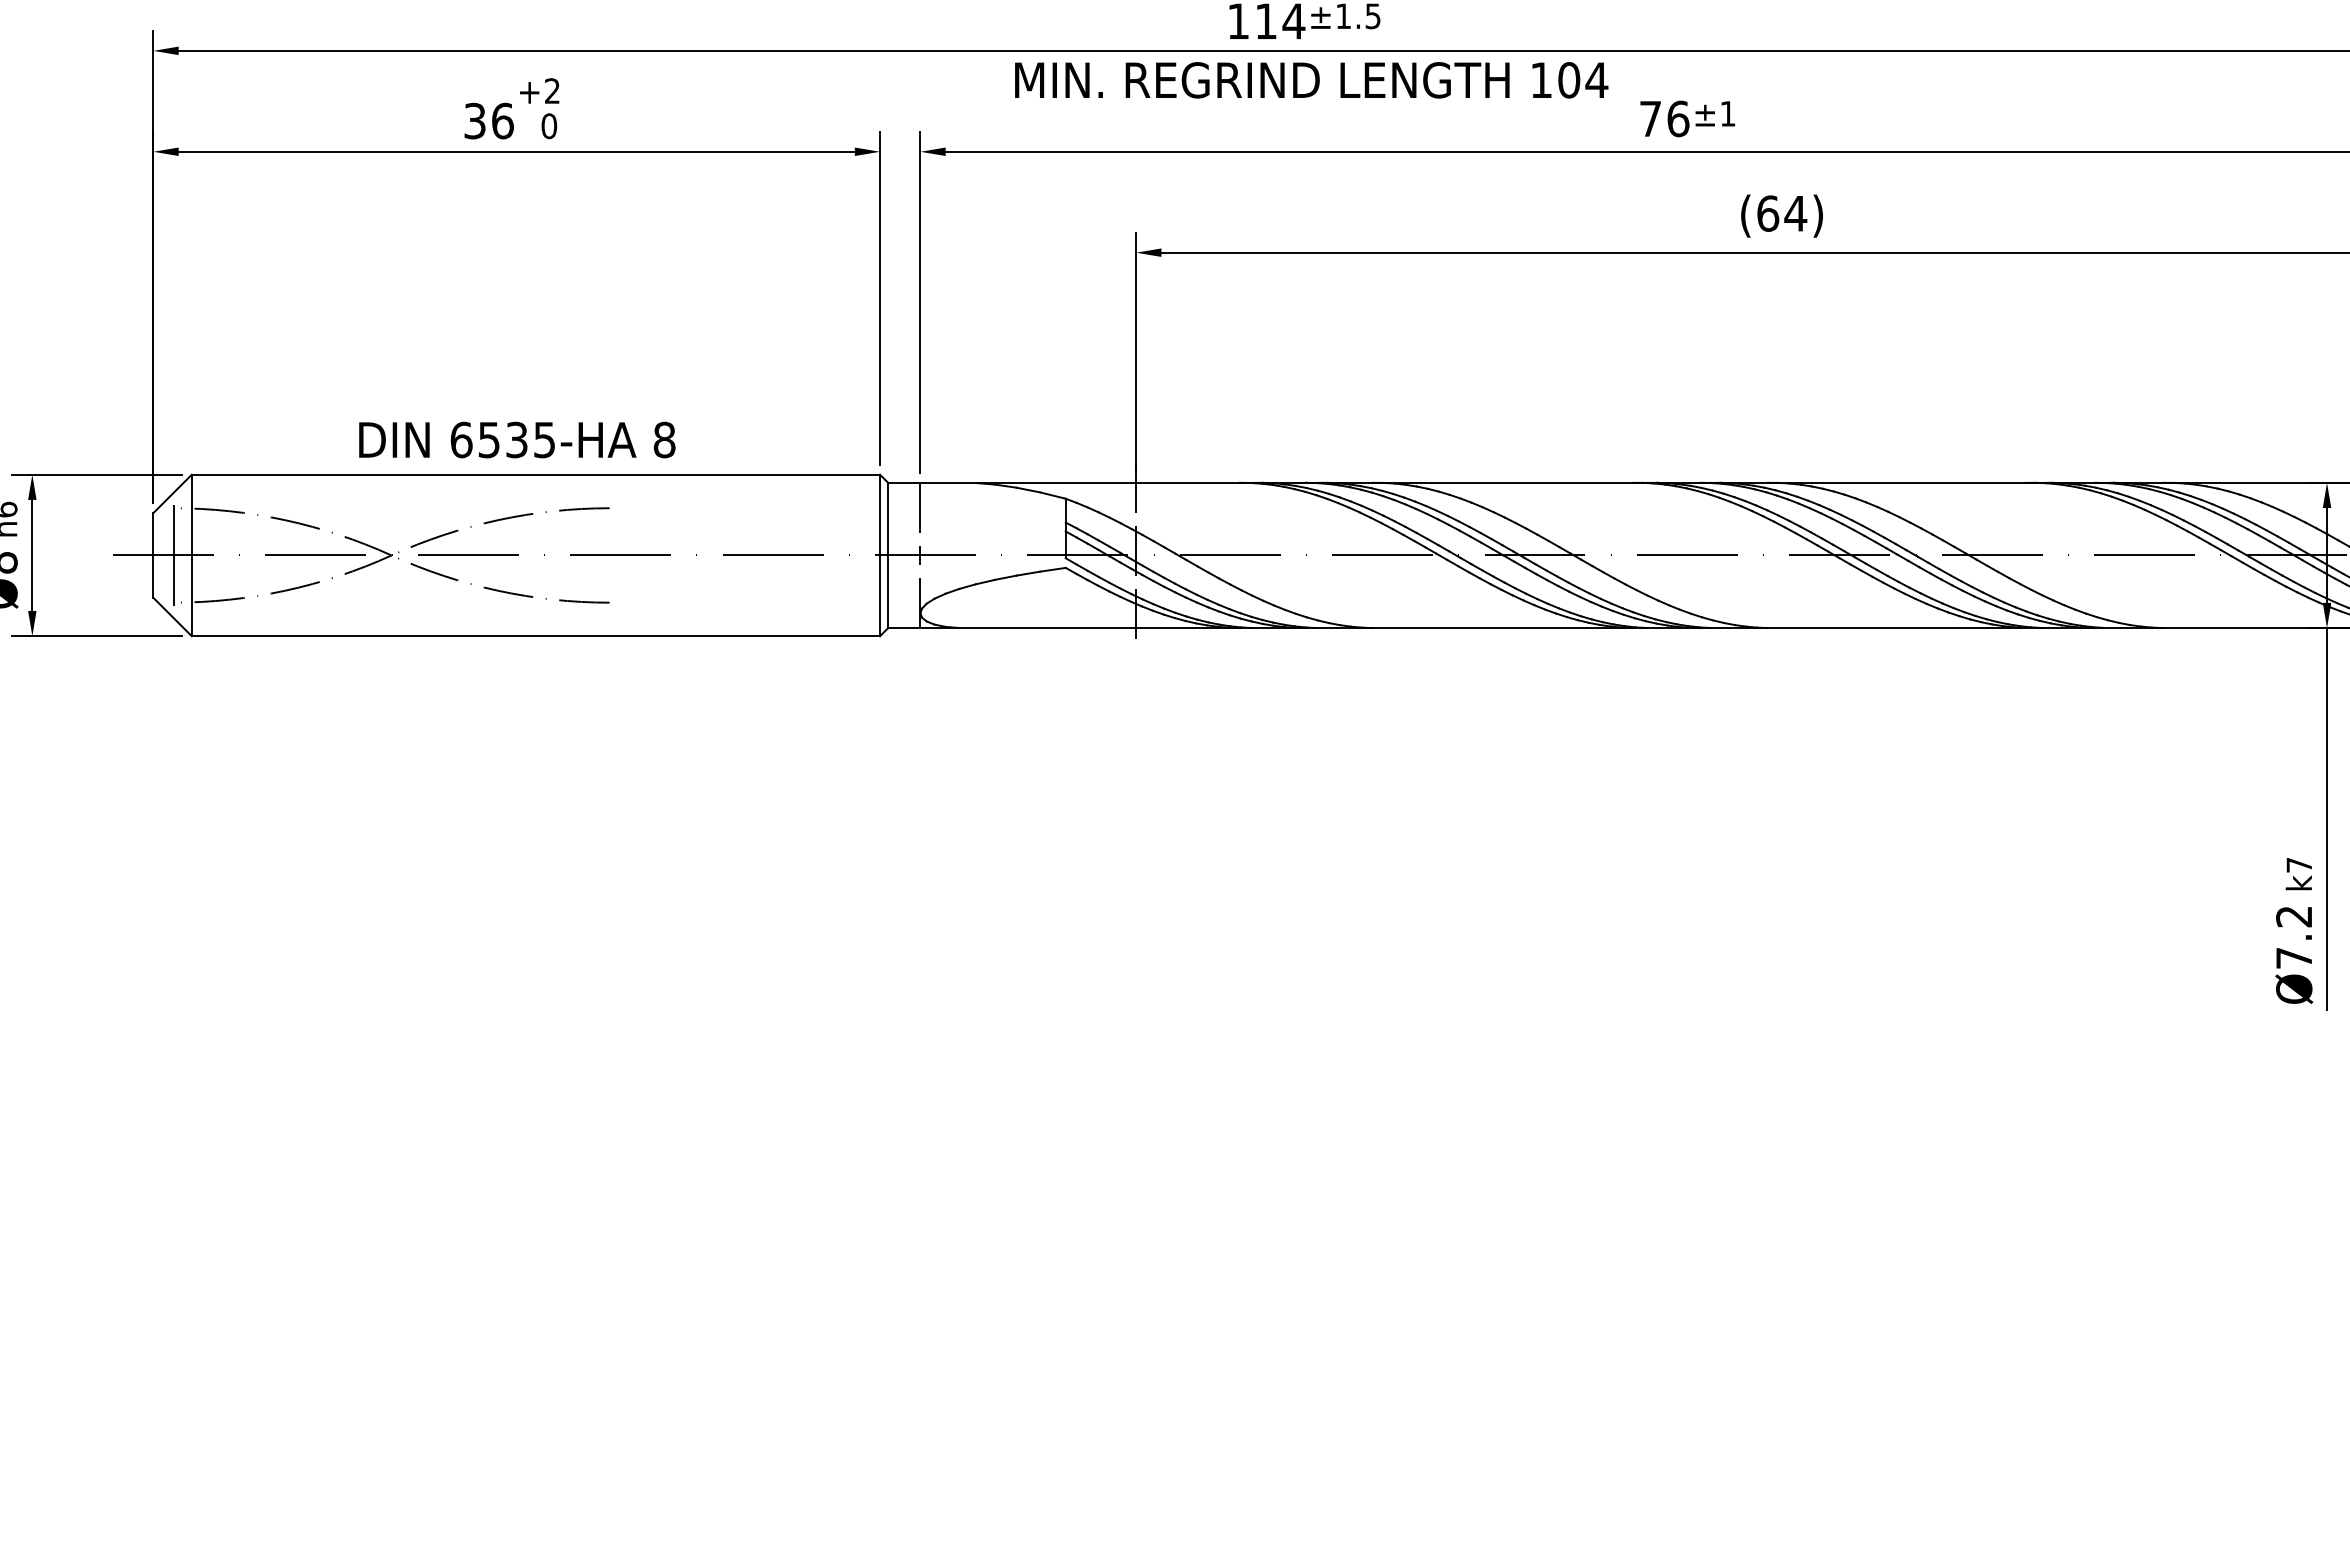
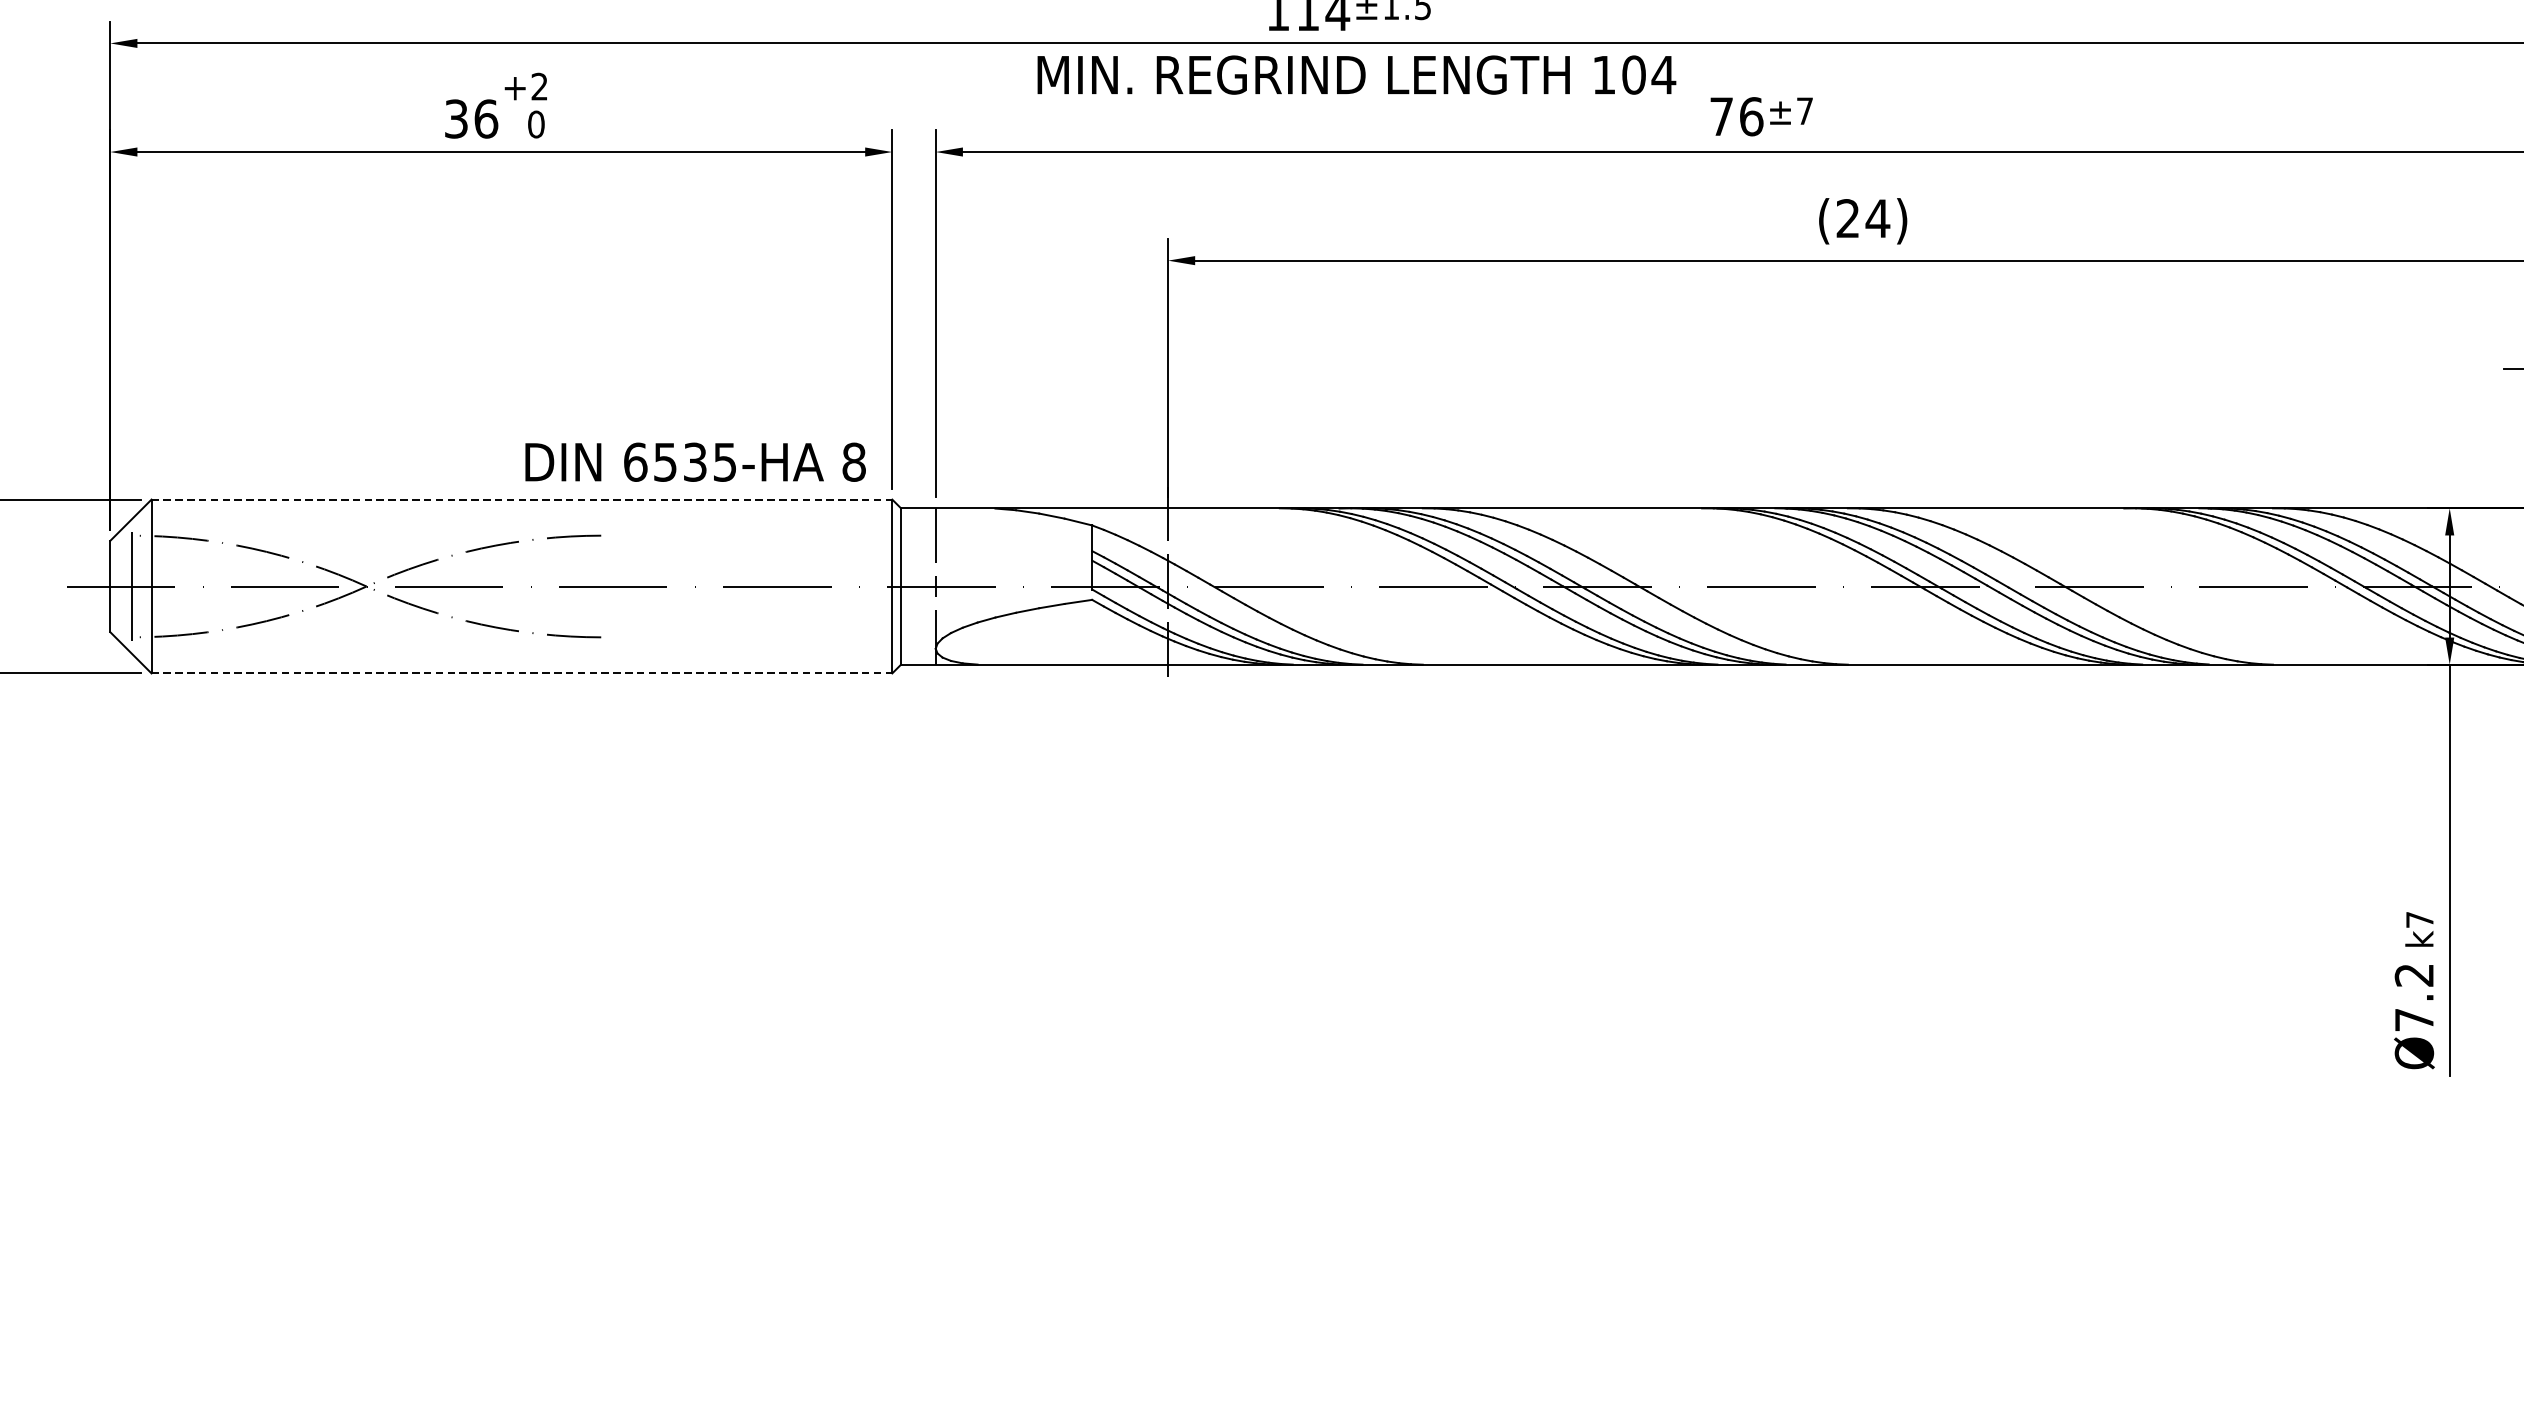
text: (1727, 113) -> (1804, 110), ±1 -> ±7
text: (1768, 213) -> (1848, 218), (64) -> (24)
text: (517, 439) -> (695, 461), moved
line: (536, 474) -> (522, 499), solid -> dashed
line: (536, 636) -> (522, 673), solid -> dashed

